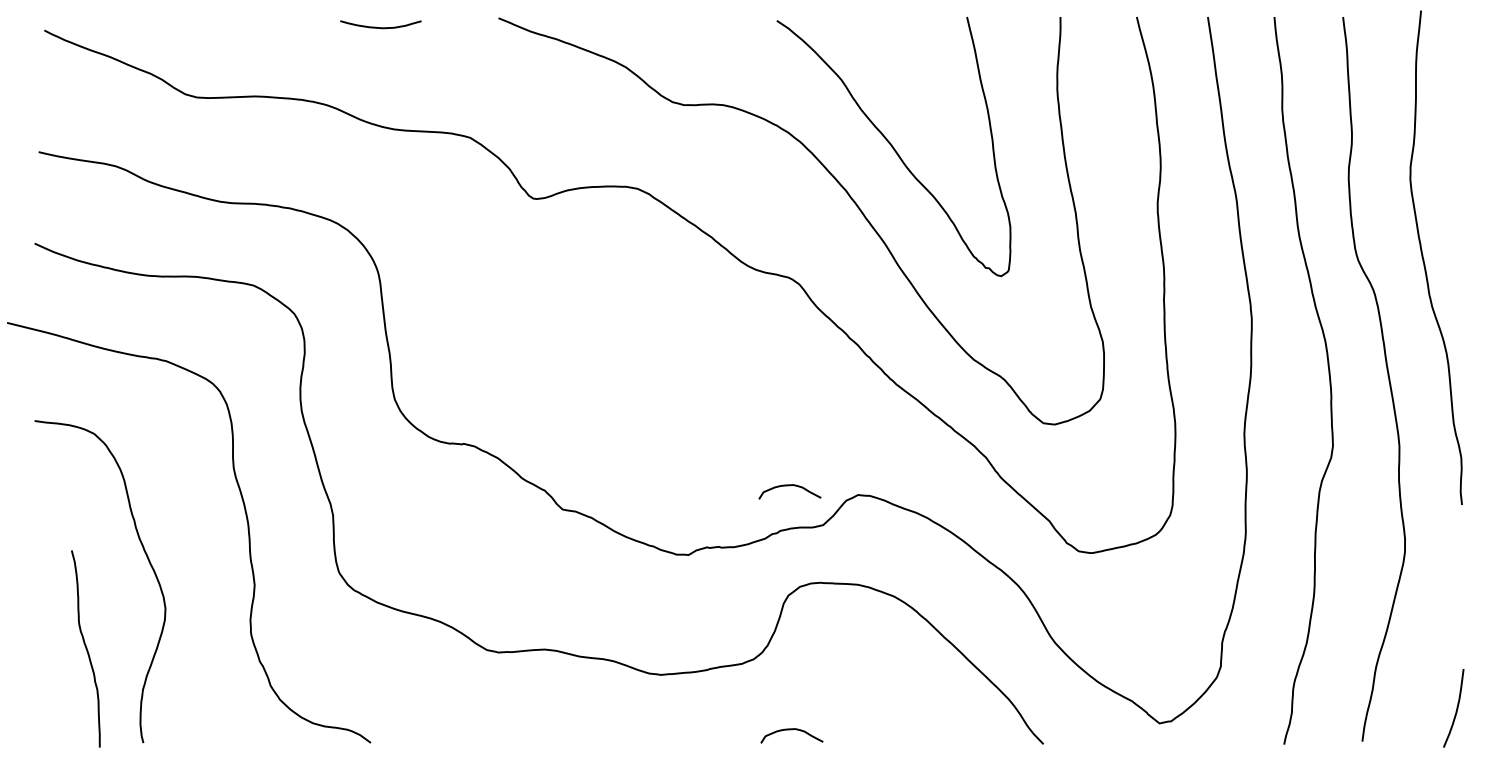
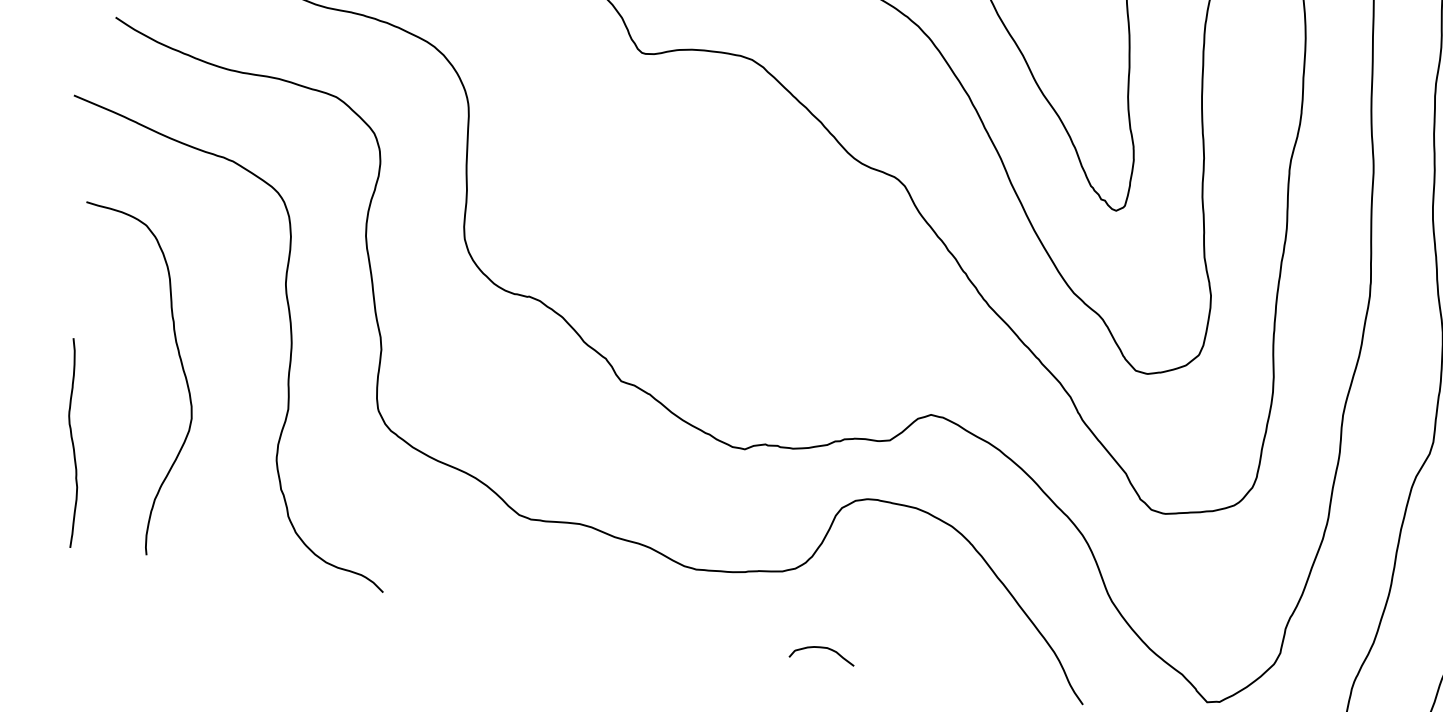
curve: (789, 486) -> (861, 394), removed
curve: (85, 648) -> (71, 442), moved

